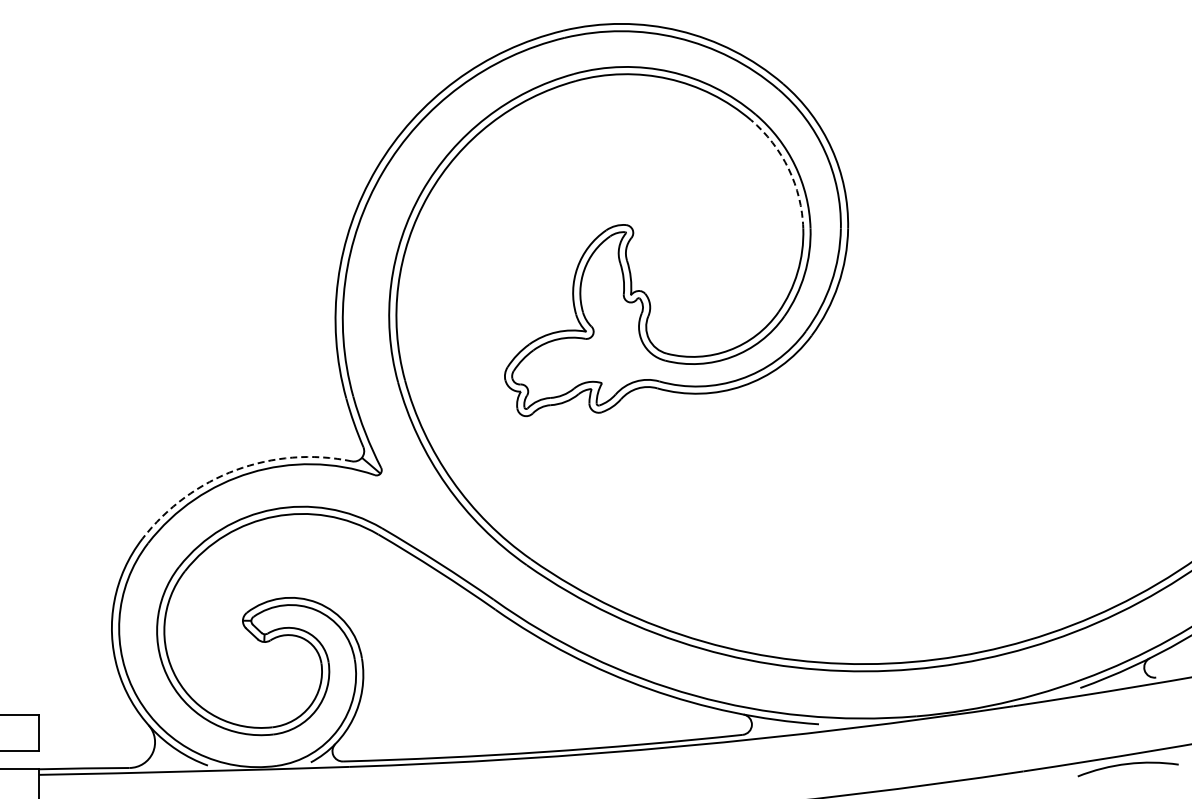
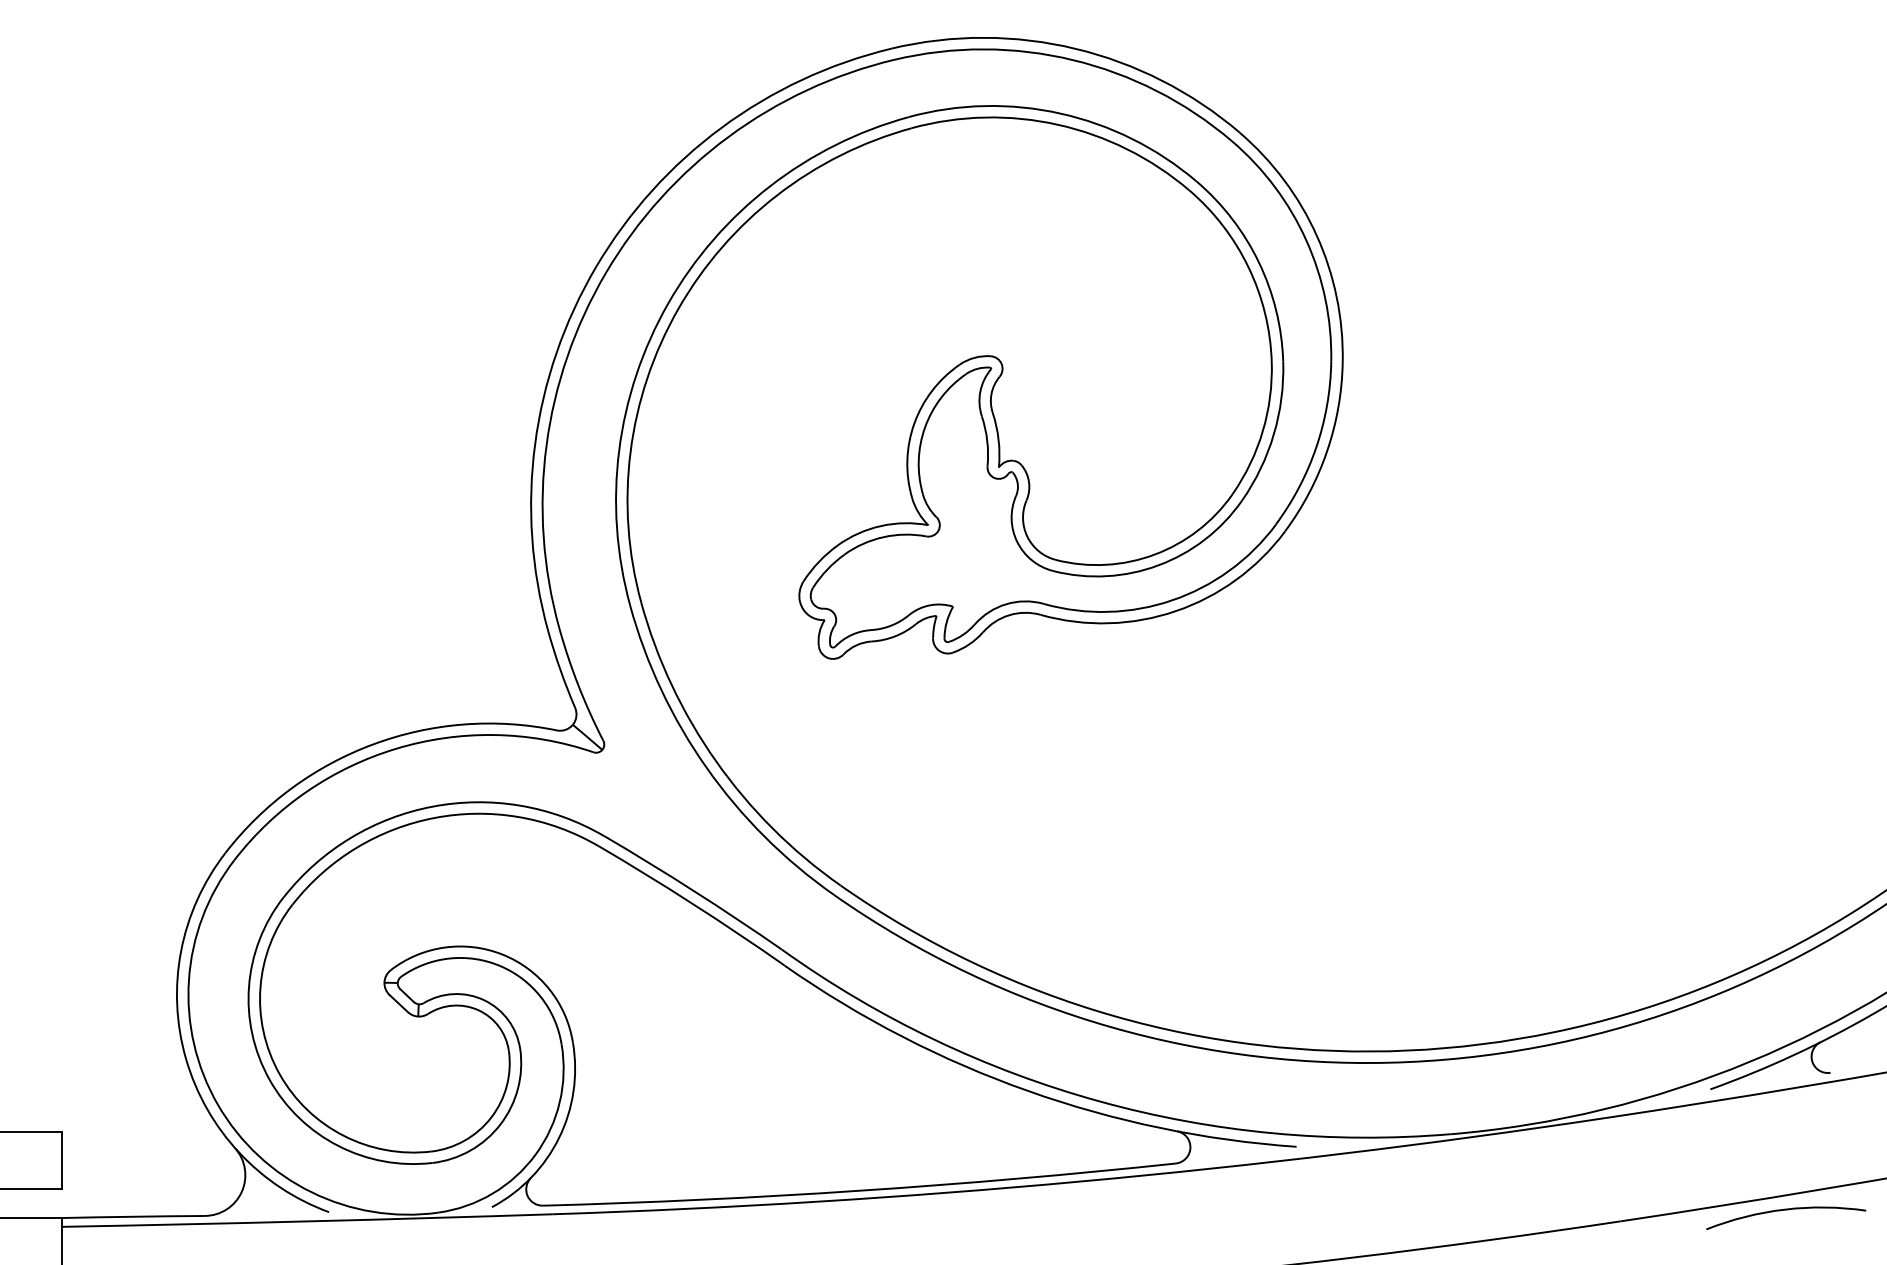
arc: (788, 168) -> (1248, 266), dashed -> solid
arc: (236, 470) -> (374, 744), dashed -> solid

